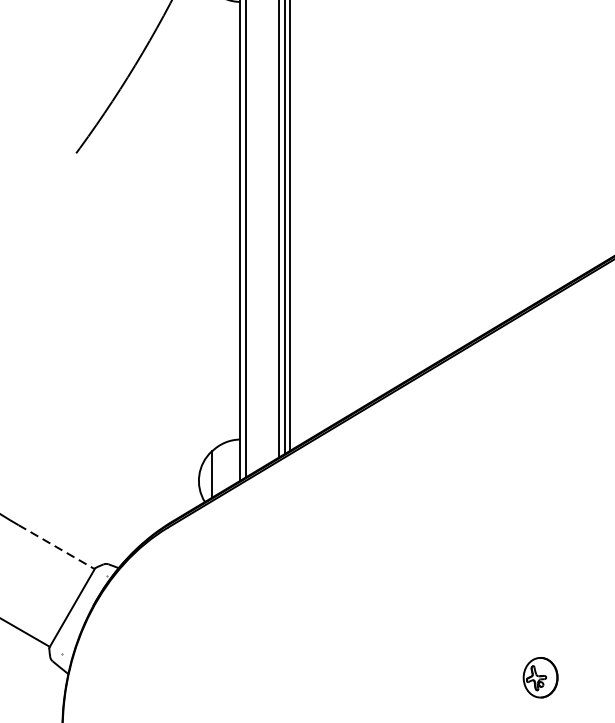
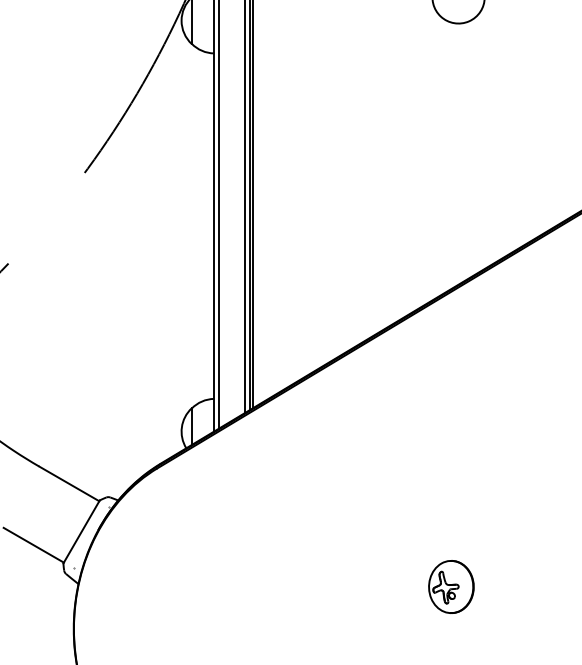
line: (56, 546) -> (69, 483), dashed -> solid
part: (540, 677) -> (451, 586), size x1.67

